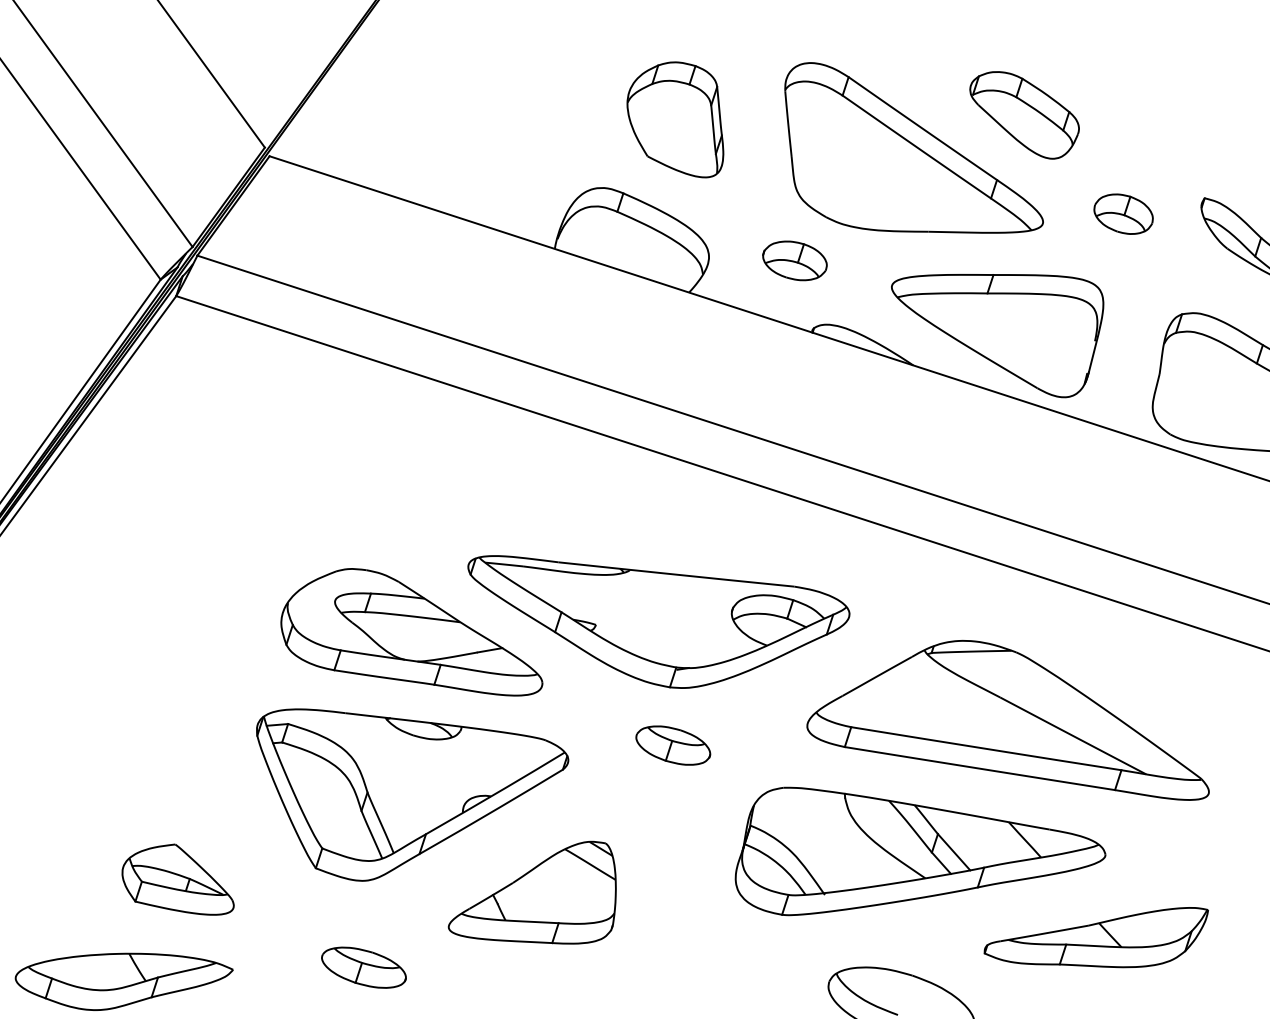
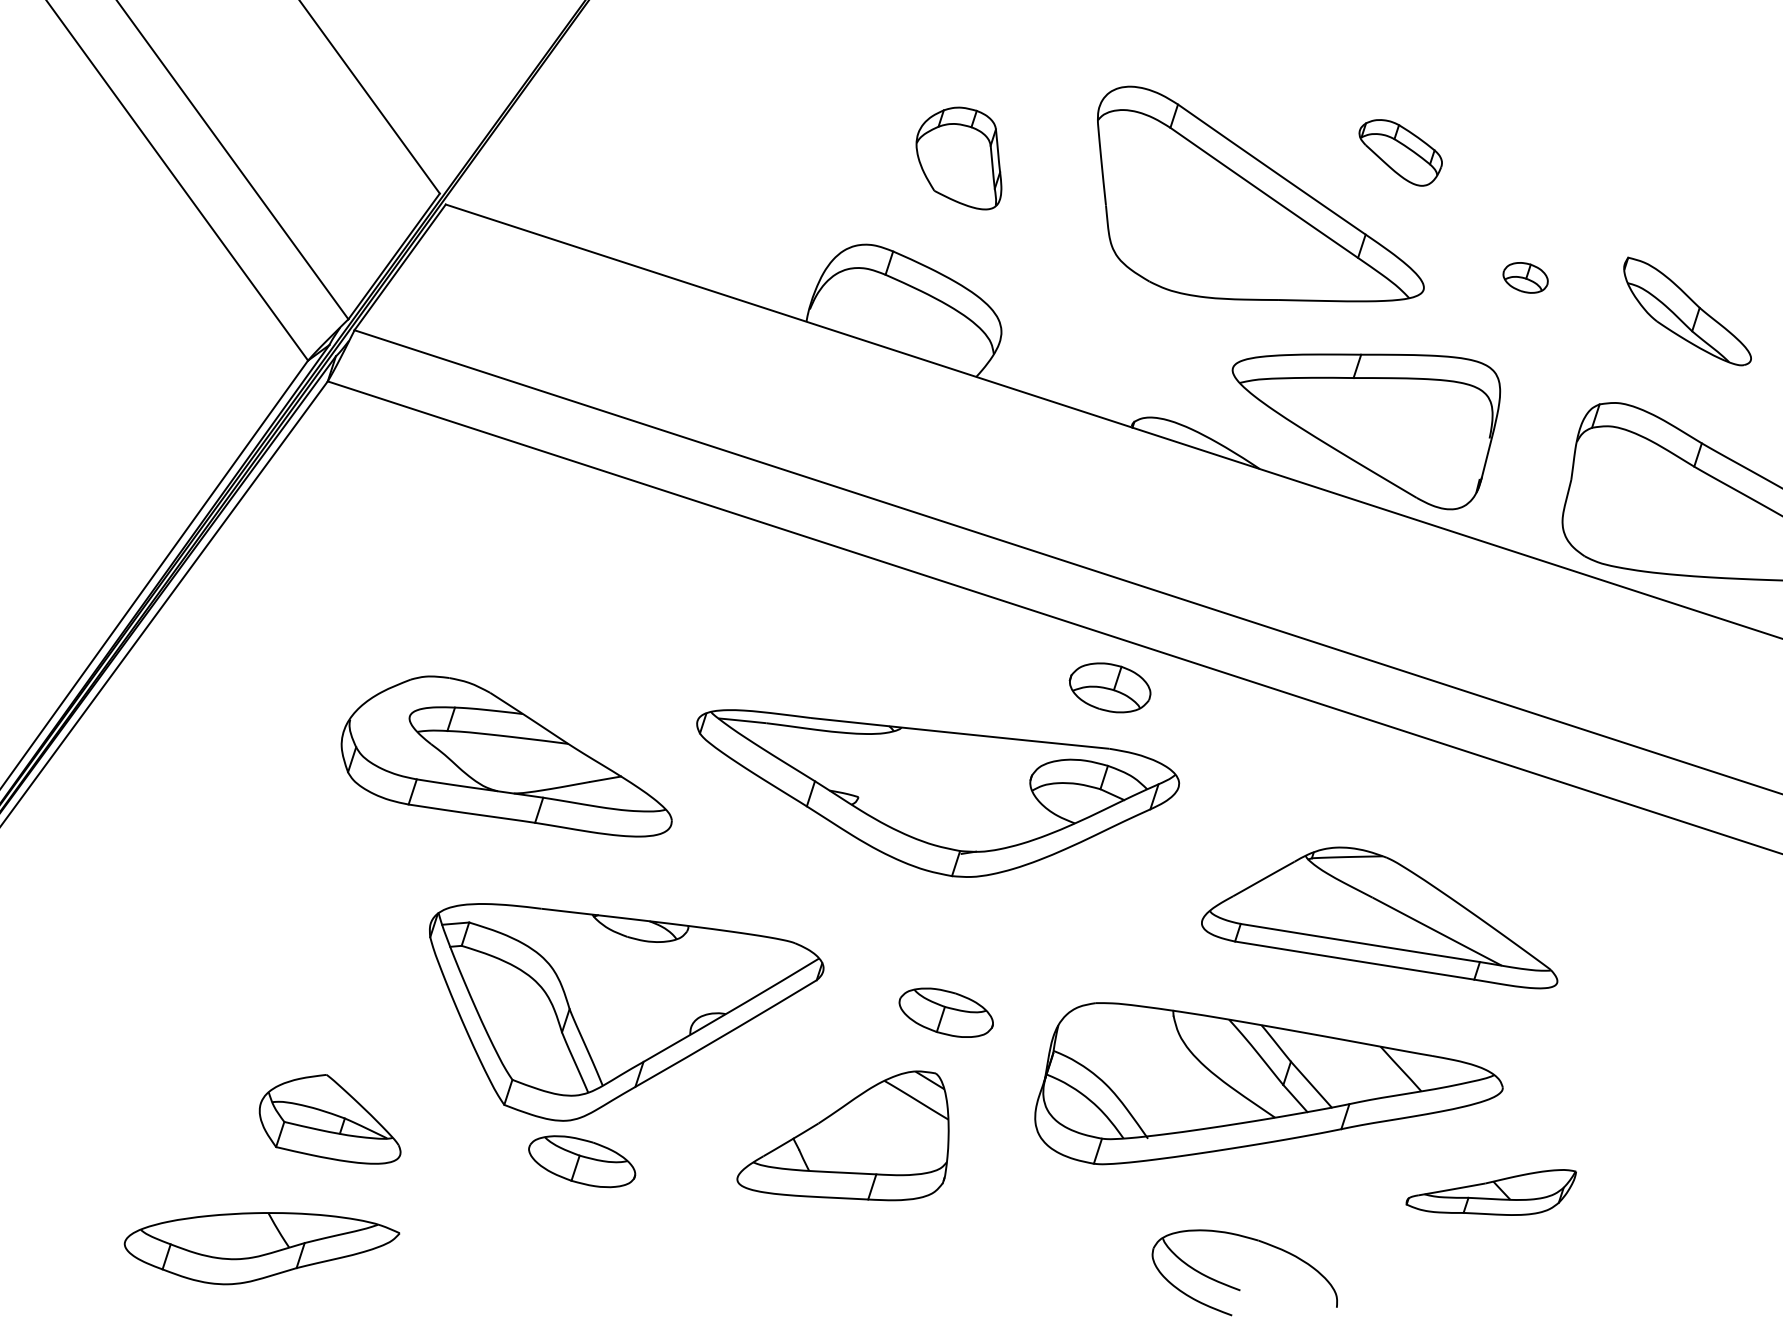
part: (1024, 115) -> (1400, 152), size x0.6
part: (675, 119) -> (958, 158), size x0.7
part: (1123, 213) -> (1525, 277), size x0.6
part: (794, 260) -> (1109, 687), moved
part: (411, 632) -> (506, 756), moved
part: (1007, 720) -> (1379, 917), size x0.7
part: (672, 745) -> (945, 1012), moved
part: (531, 892) -> (842, 1135), moved
part: (1096, 937) -> (1491, 1192), size x0.6
part: (364, 967) -> (582, 1161), moved

